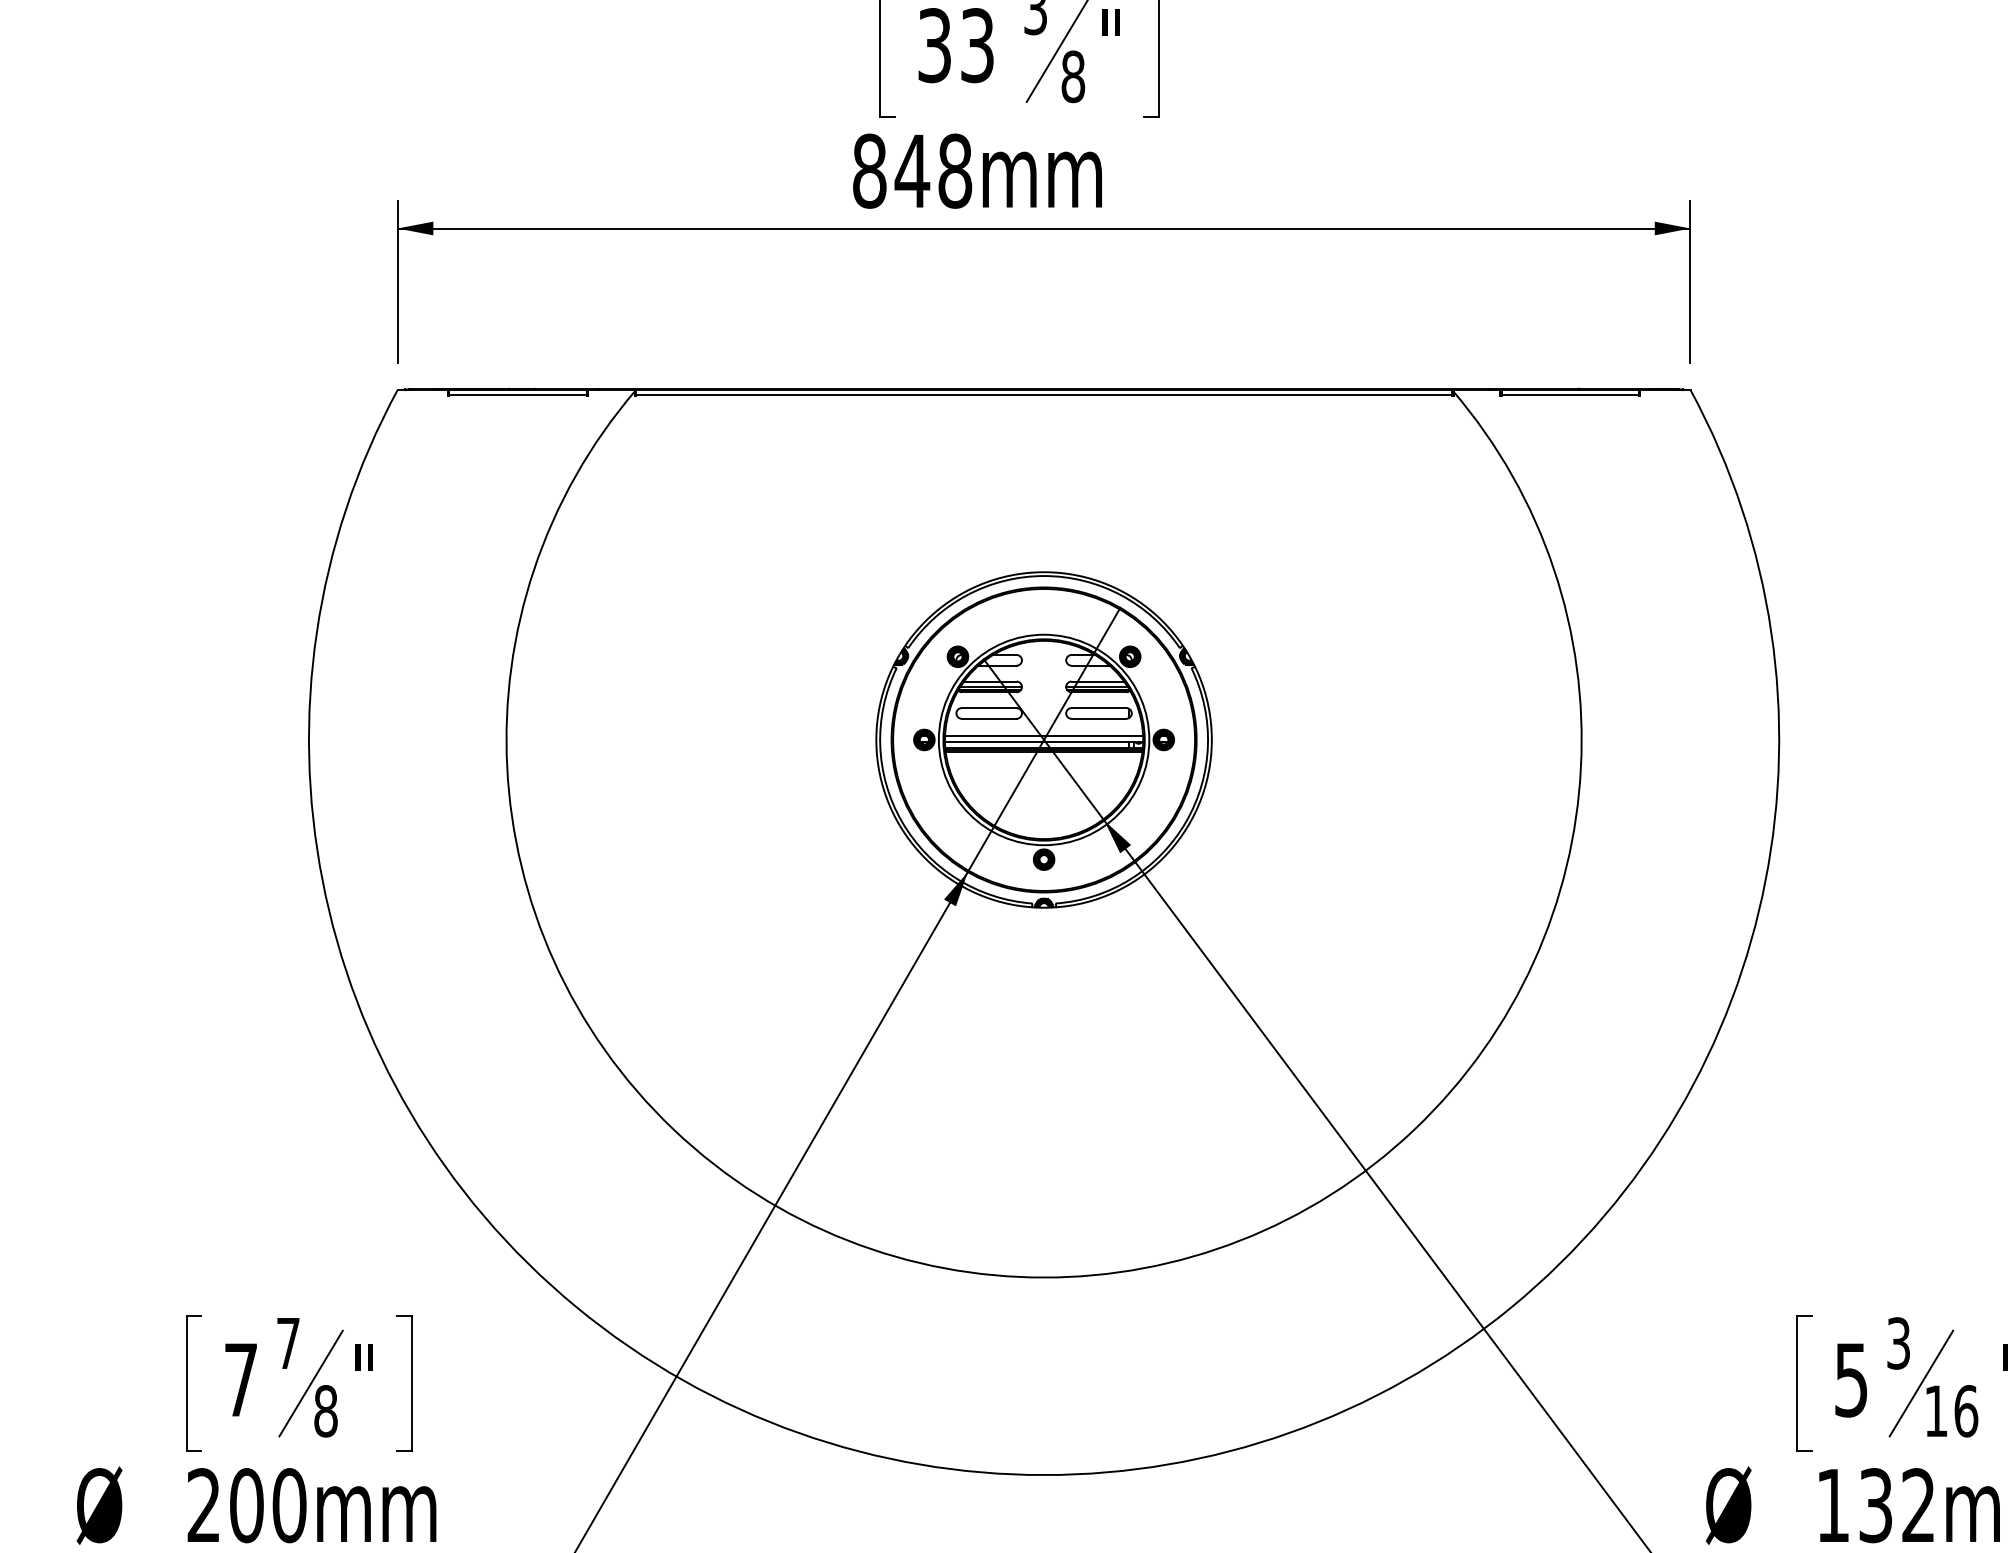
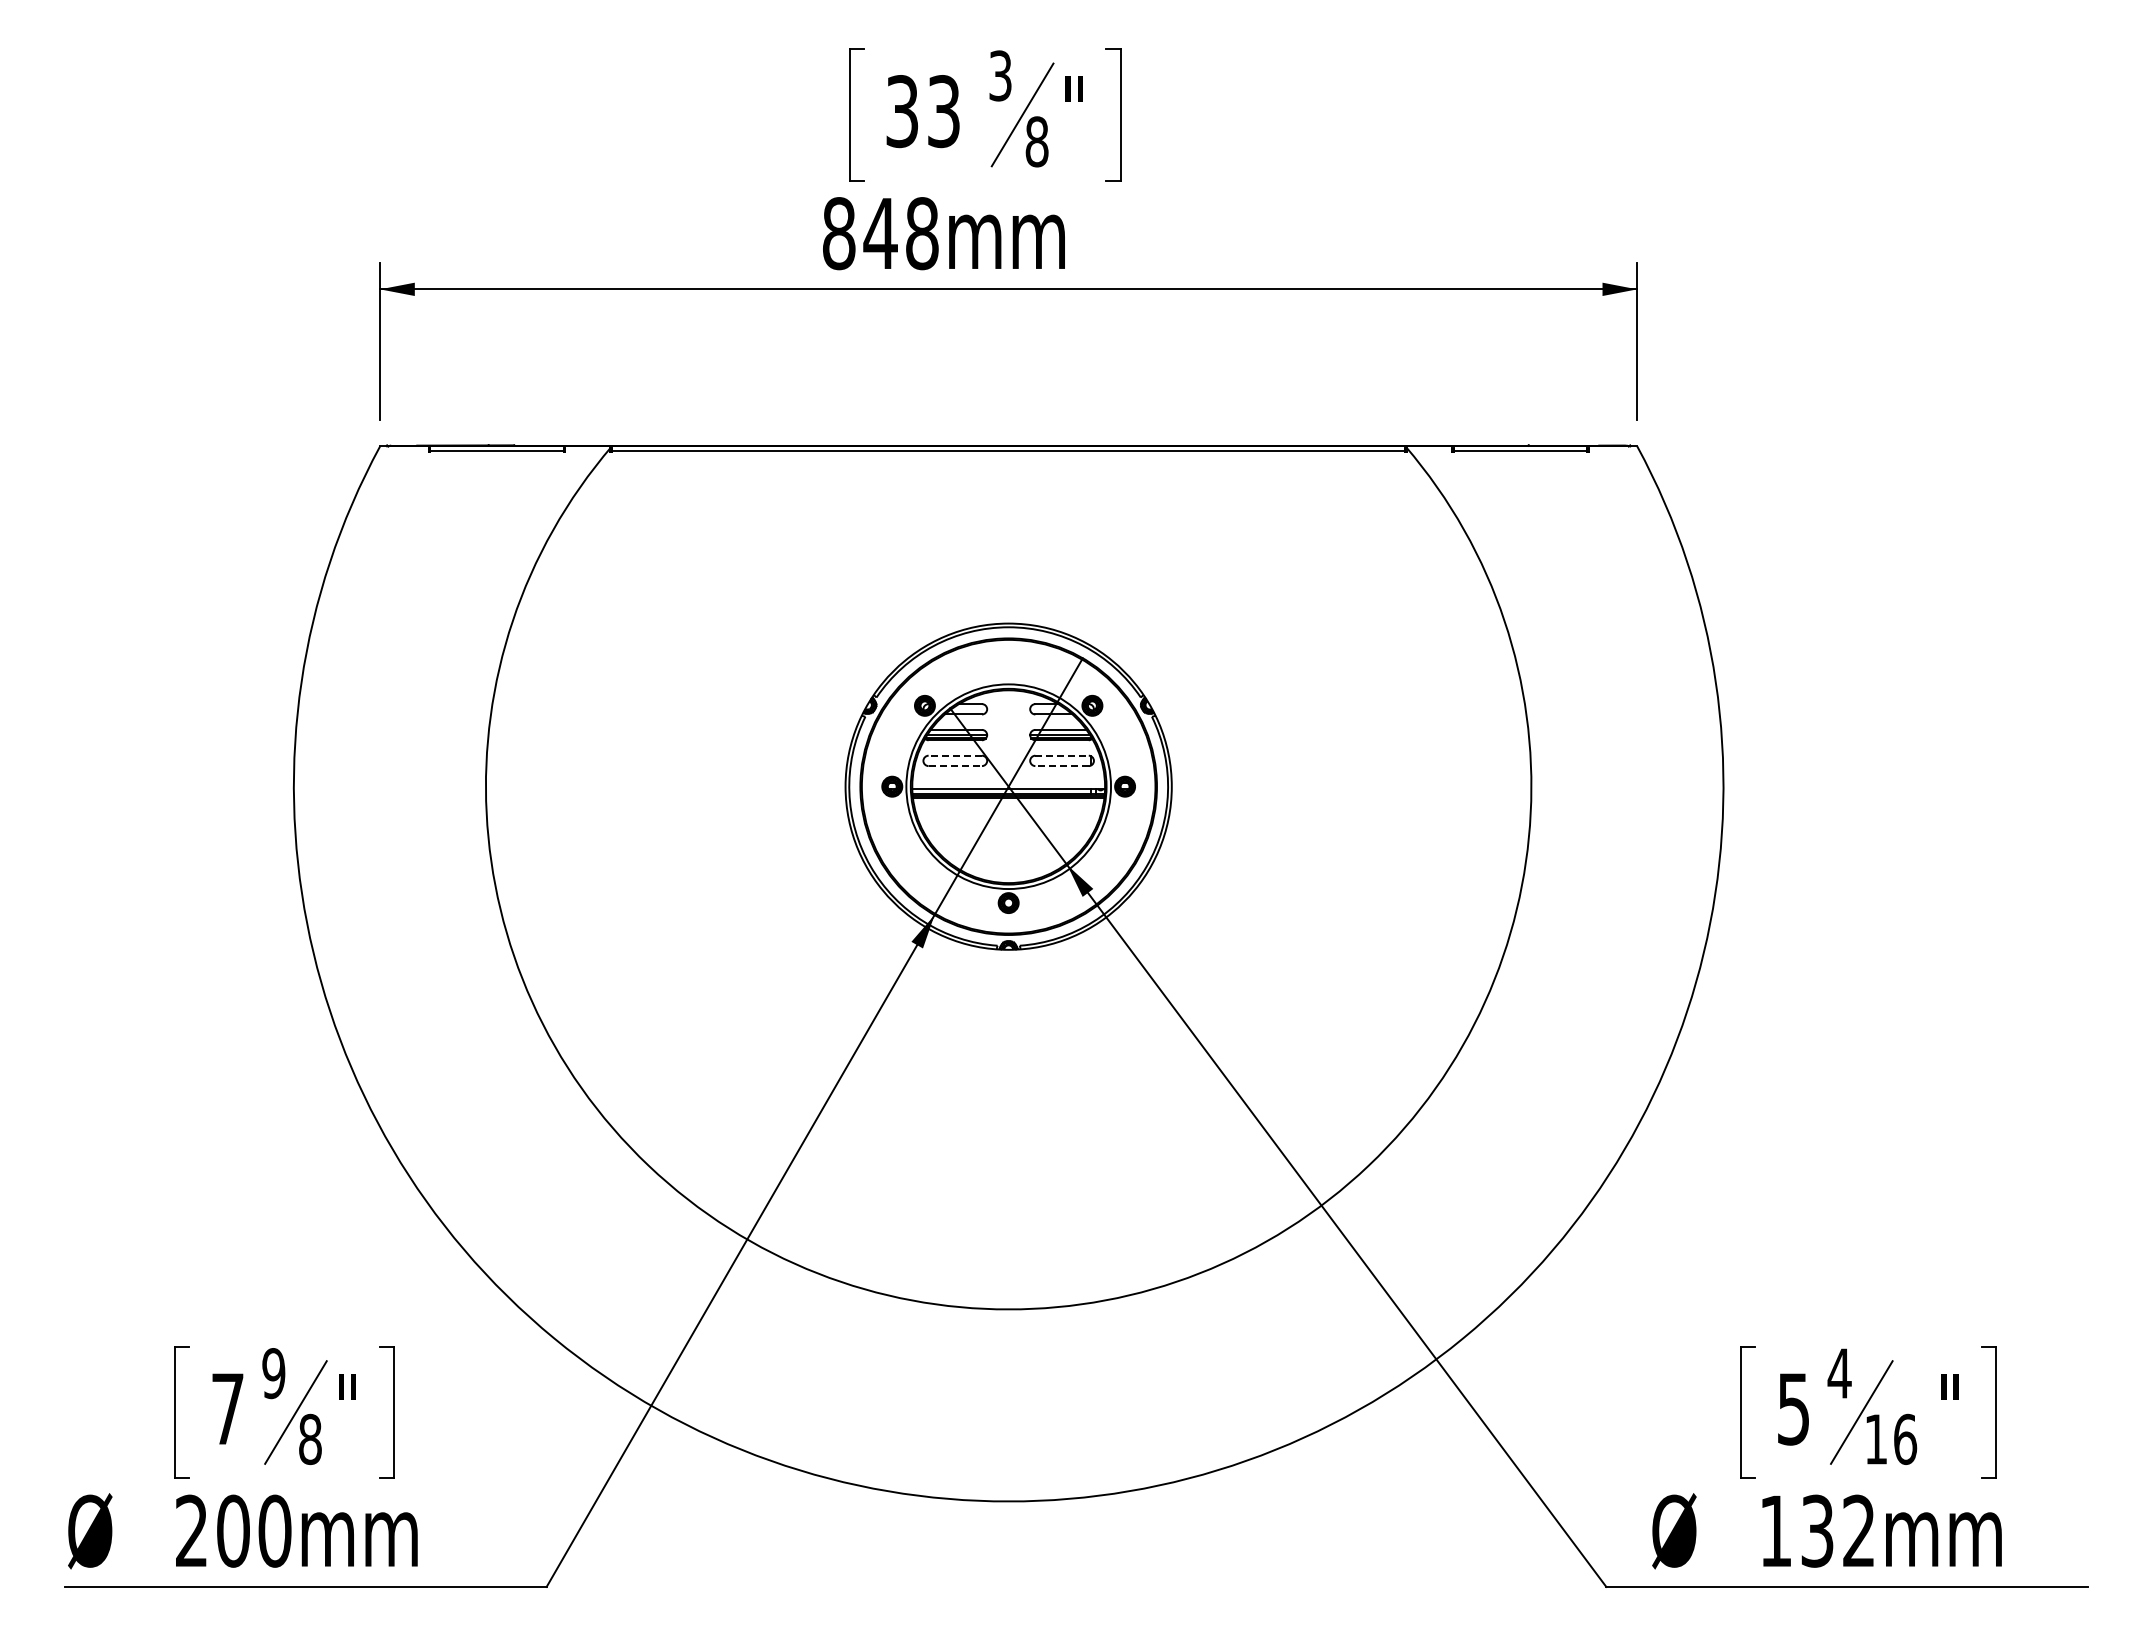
line: (989, 707) -> (955, 755), solid -> dashed
line: (1099, 707) -> (1062, 755), solid -> dashed
line: (989, 719) -> (955, 766), solid -> dashed
line: (1099, 719) -> (1062, 766), solid -> dashed
line: (1043, 736) -> (1008, 783), removed
text: (288, 1343) -> (273, 1373), 7 -> 9
text: (1898, 1343) -> (1839, 1373), 3 -> 4

